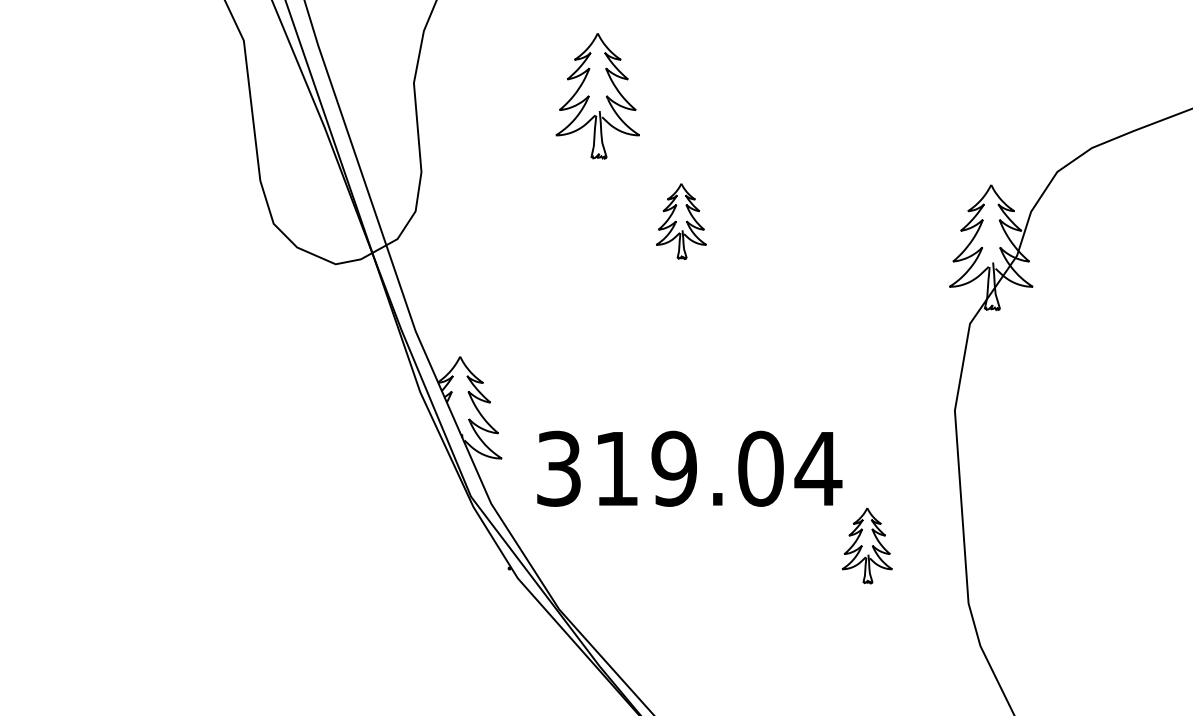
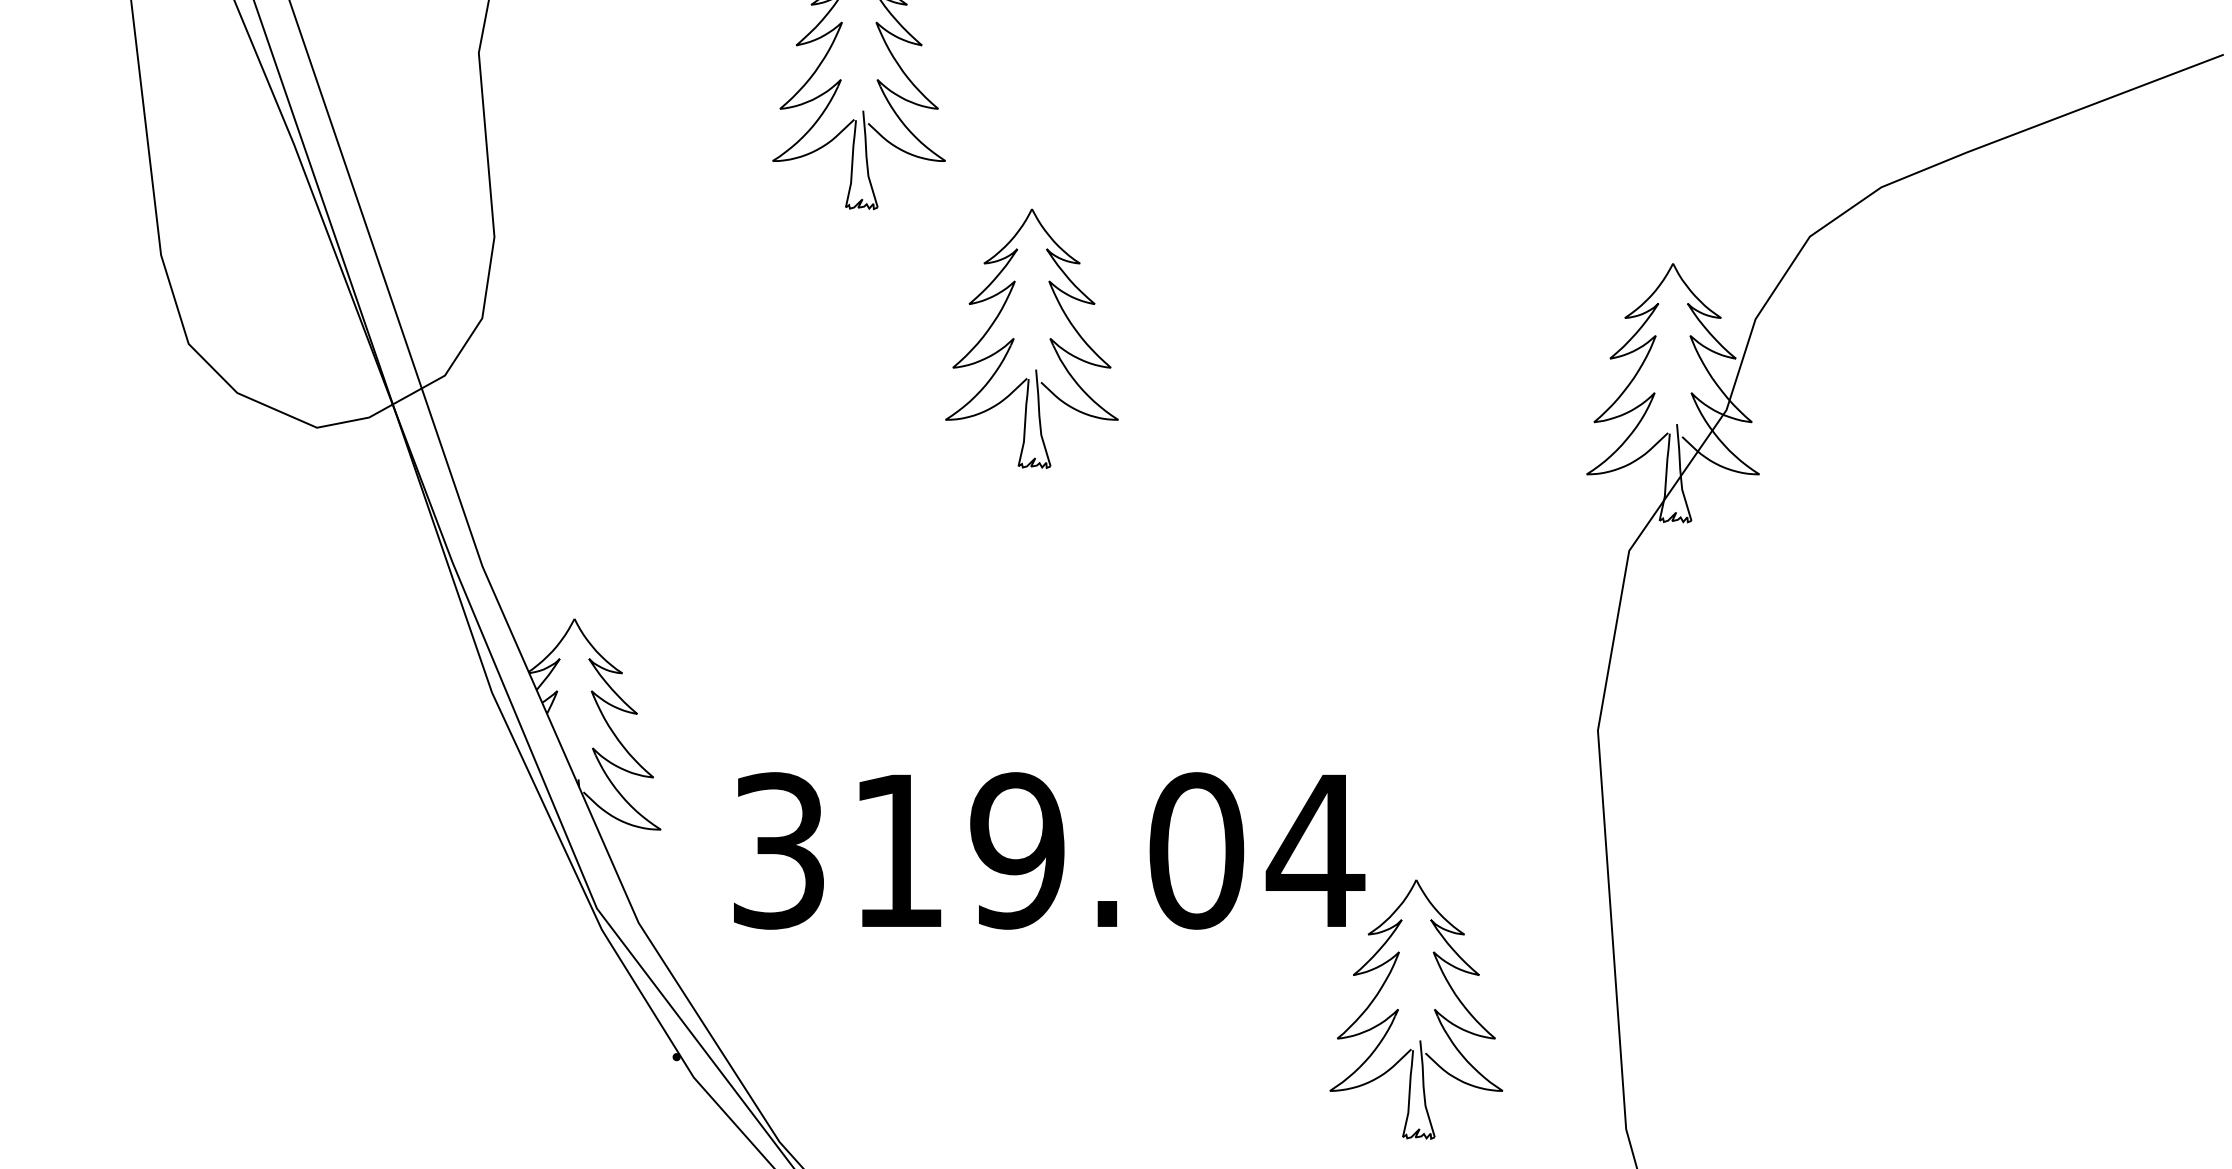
part: (681, 221) -> (1032, 339), size x1.67
part: (867, 545) -> (1417, 1009), size x1.67

